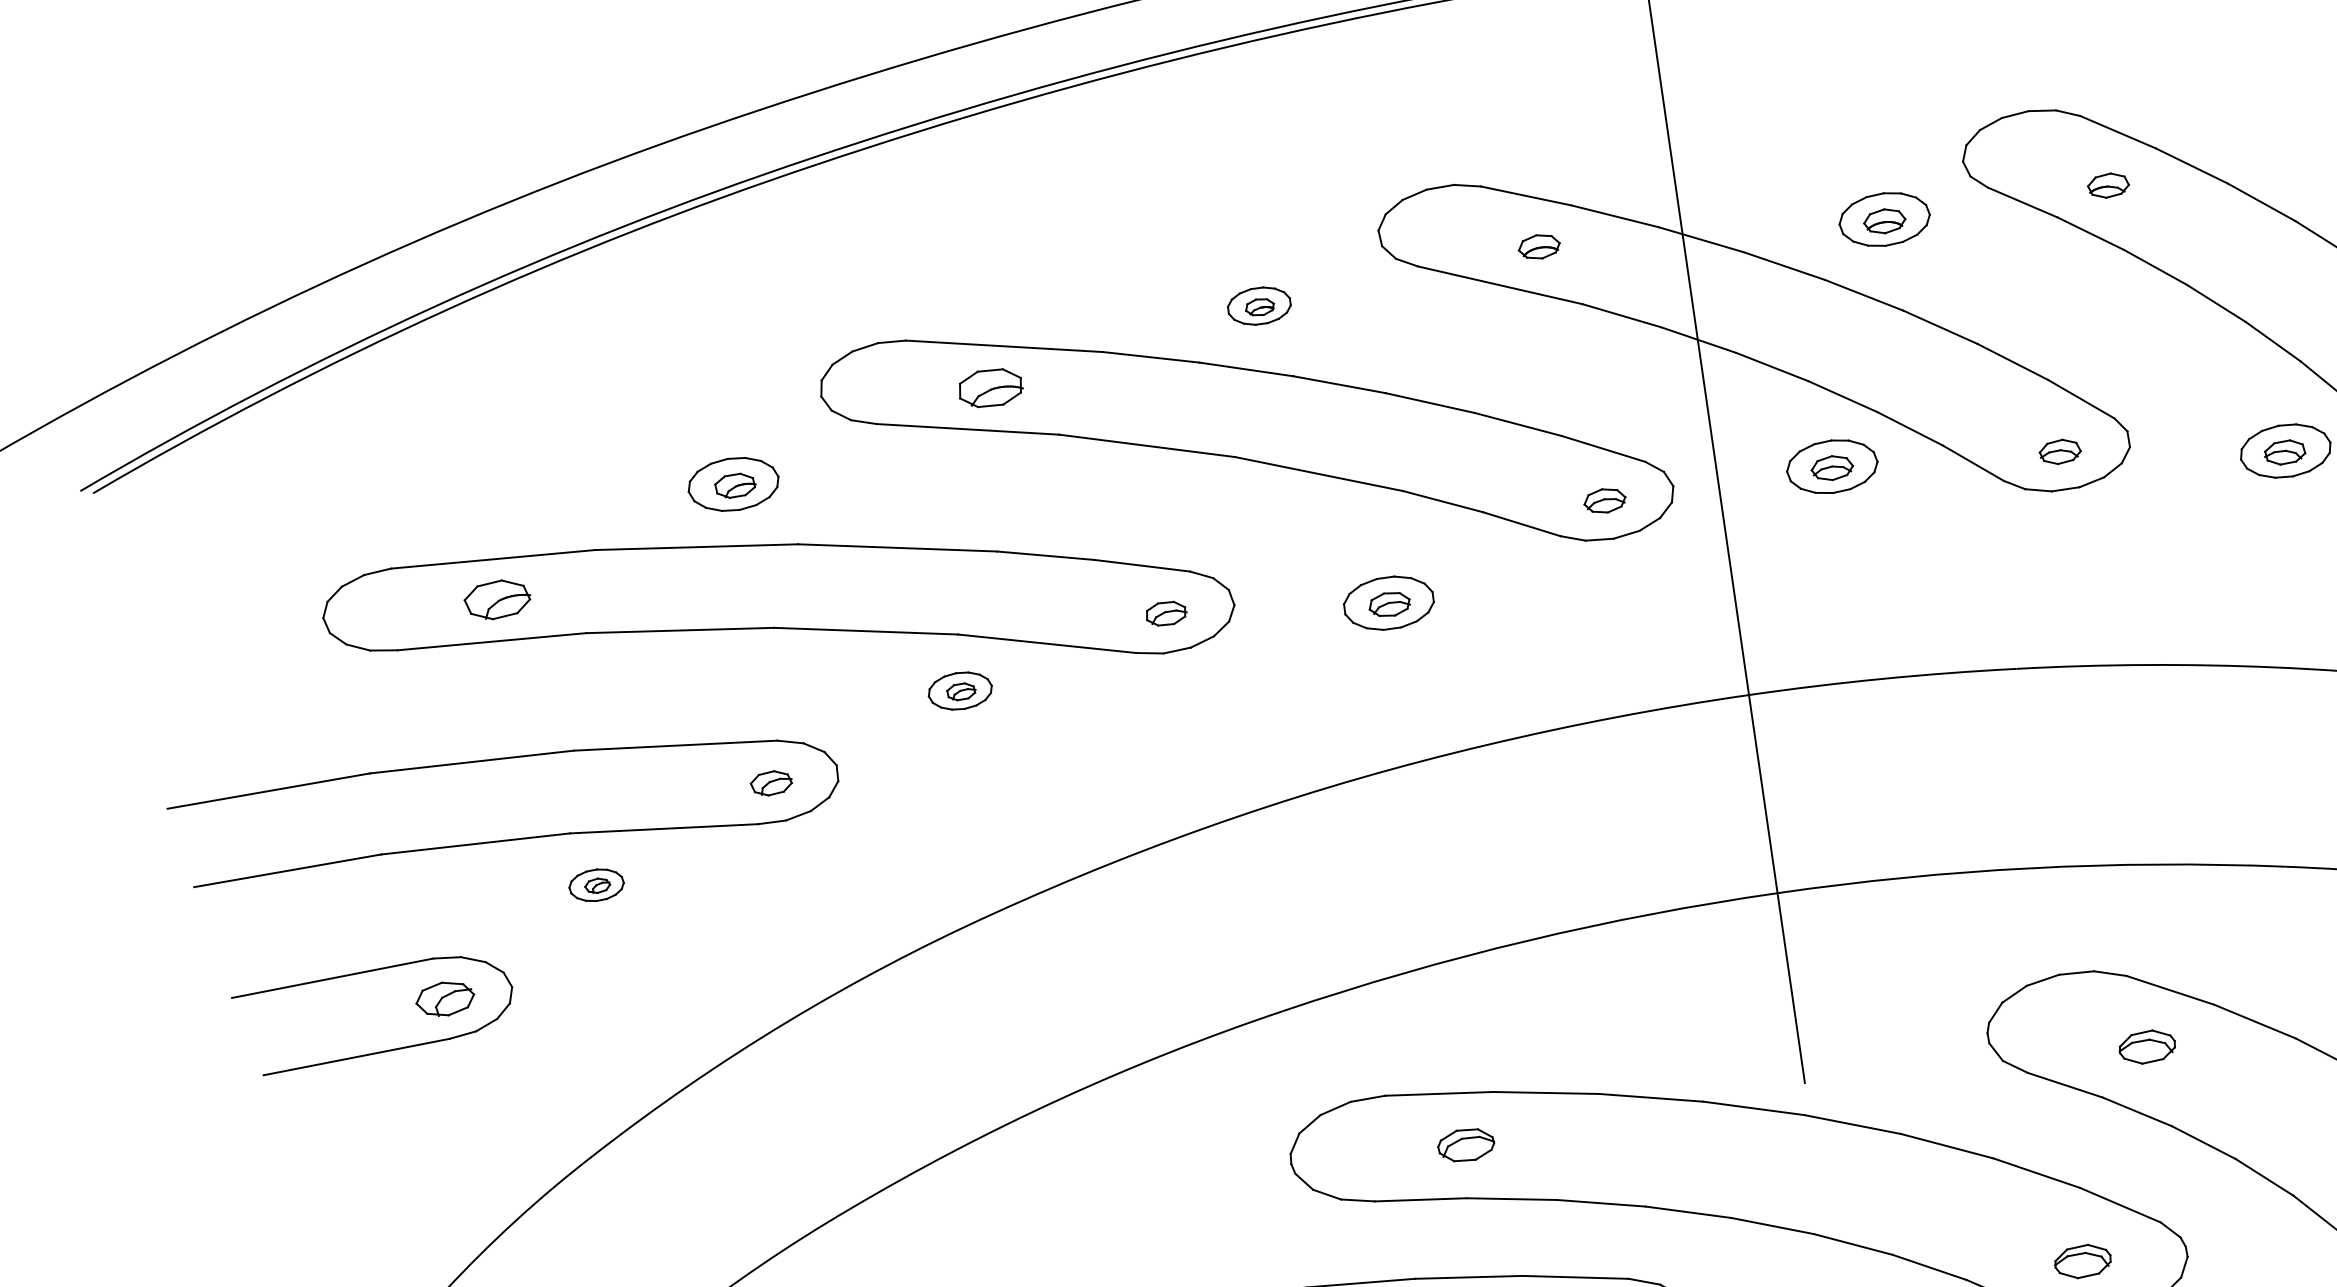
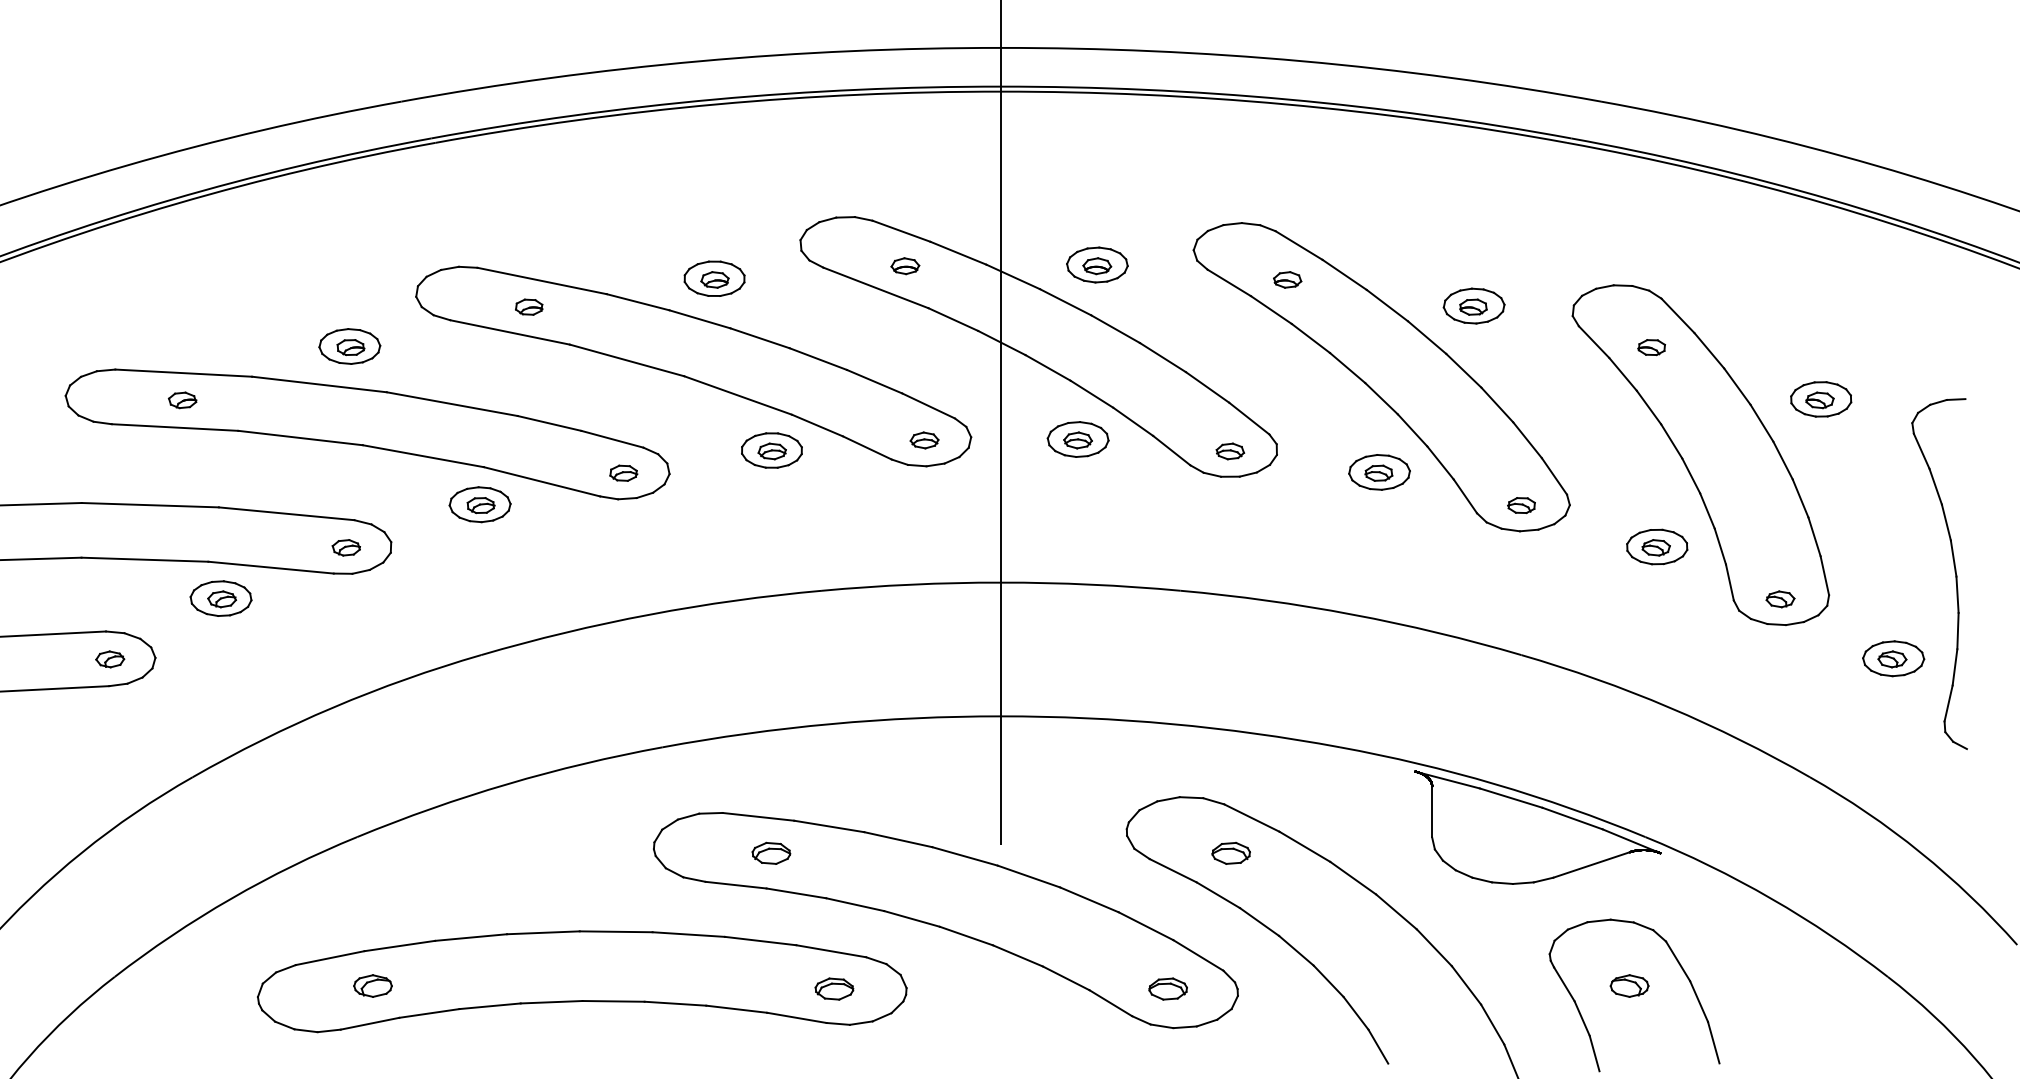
part: (1884, 218) -> (1097, 264), moved
part: (1259, 305) -> (714, 278), size x1.43
part: (991, 386) -> (529, 306), size x0.62
part: (497, 600) -> (182, 400), size x0.62
part: (1388, 603) -> (771, 450), moved
part: (959, 690) -> (479, 504), size x1.43
part: (595, 885) -> (220, 598), size x1.67
part: (445, 999) -> (110, 659), size x0.71

